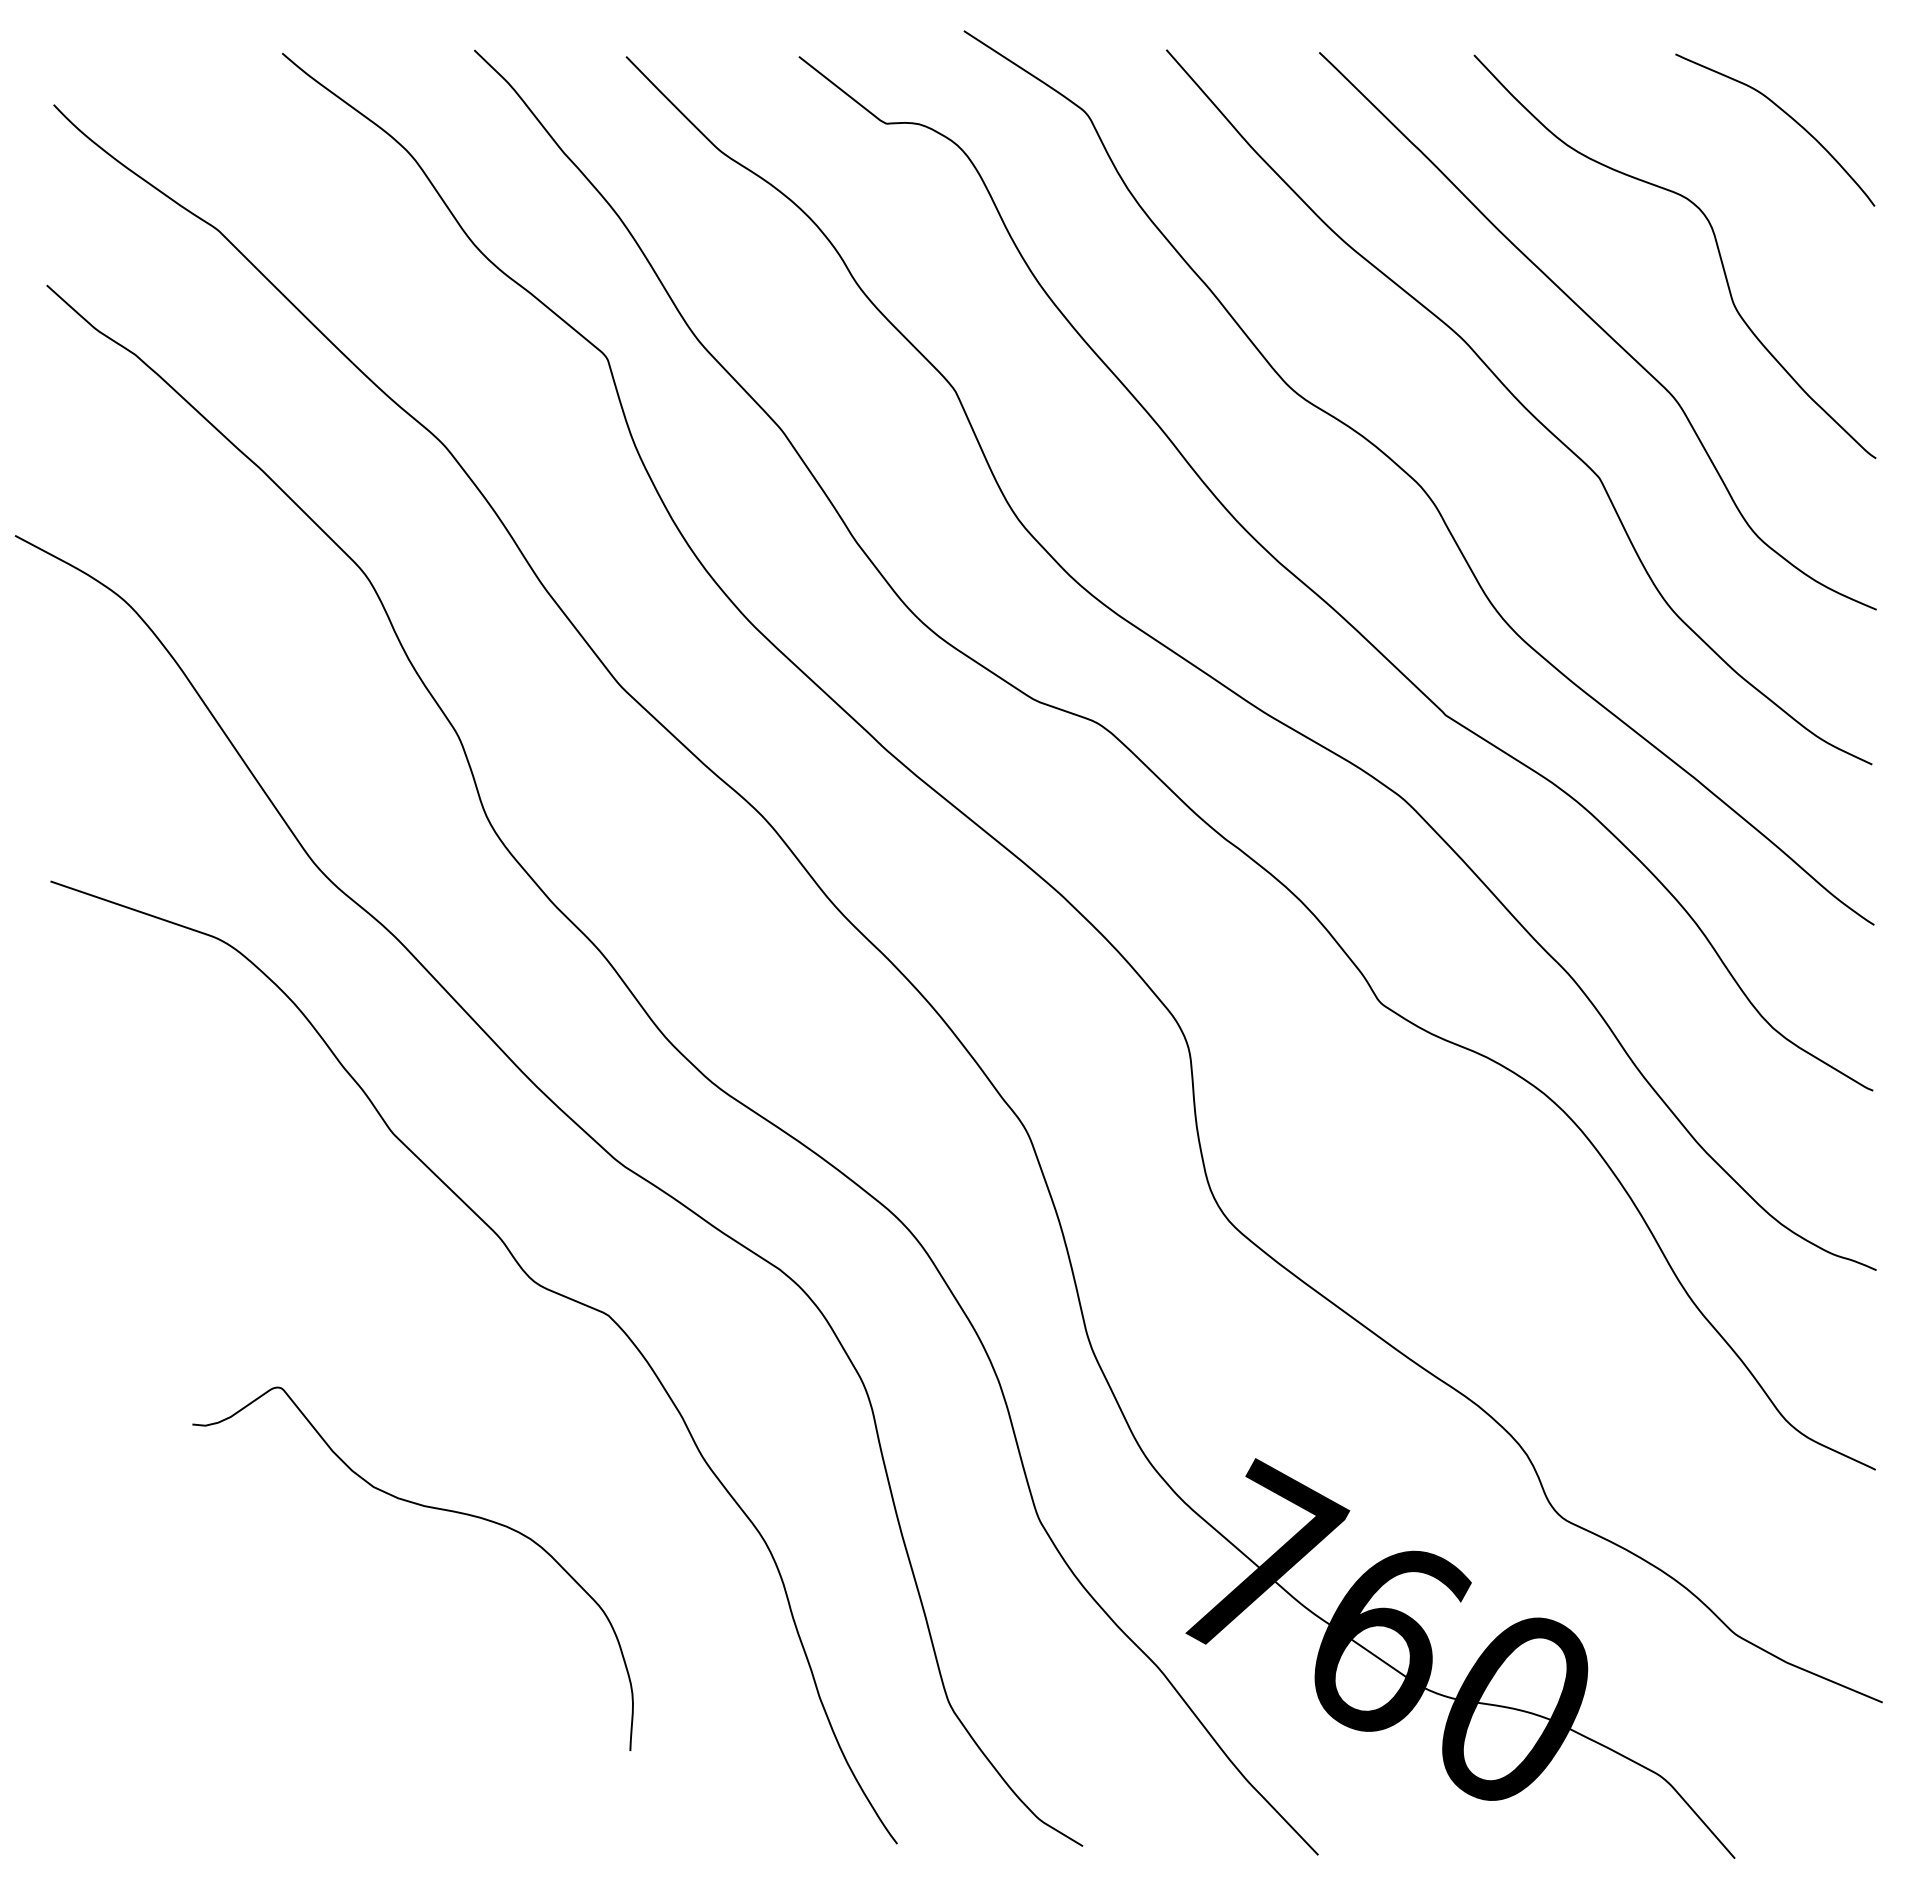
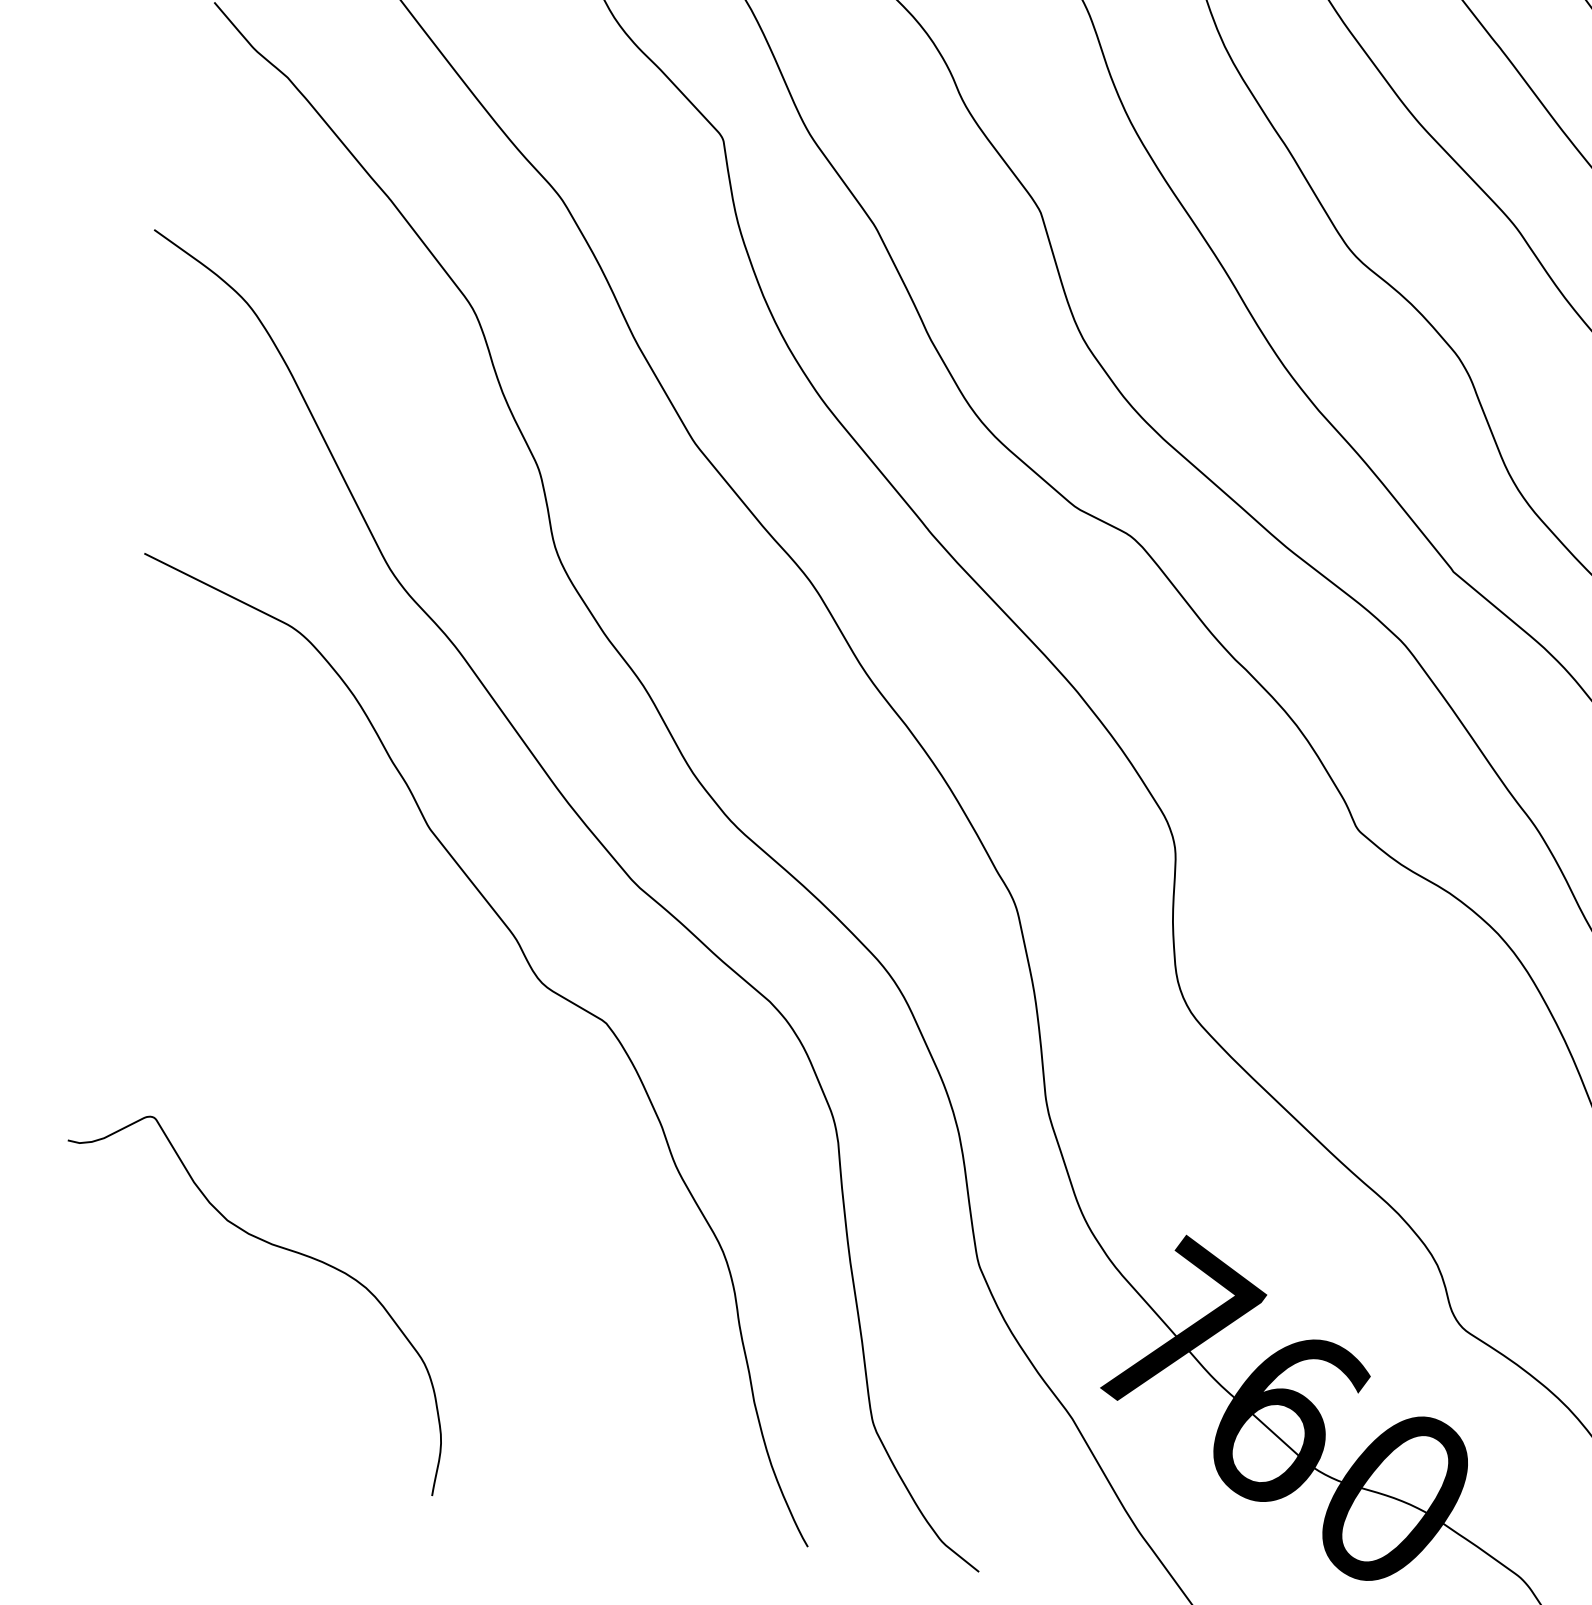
curve: (425, 1507) -> (272, 1245), moved

